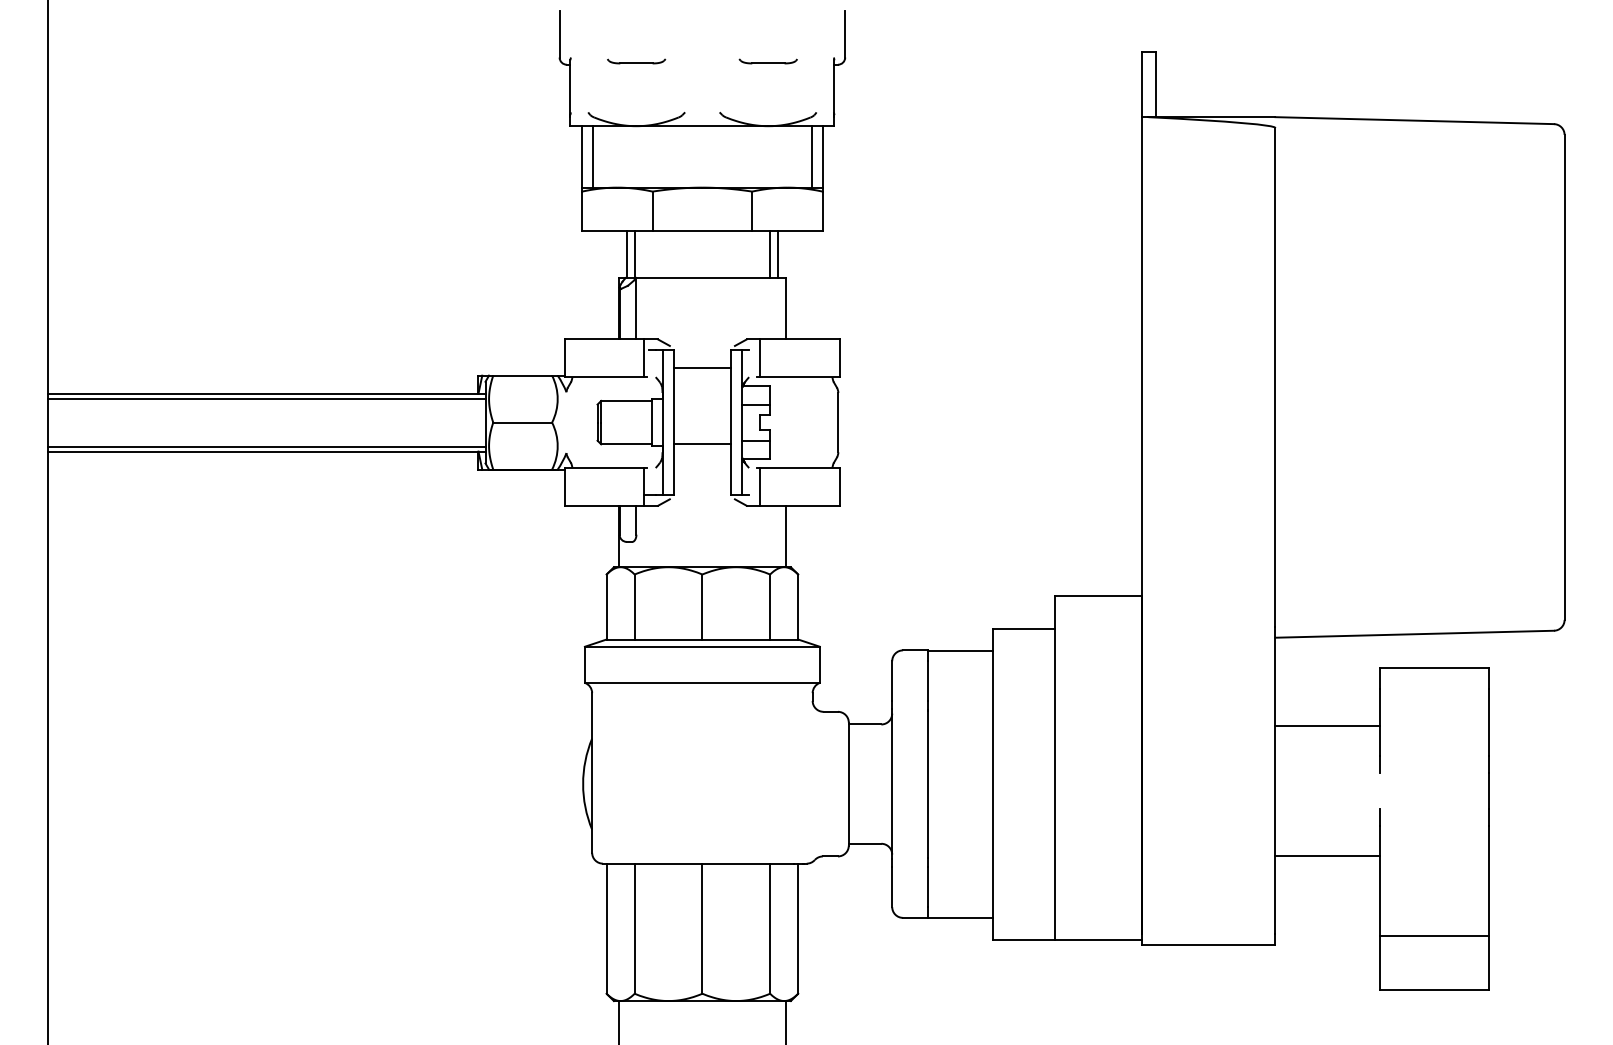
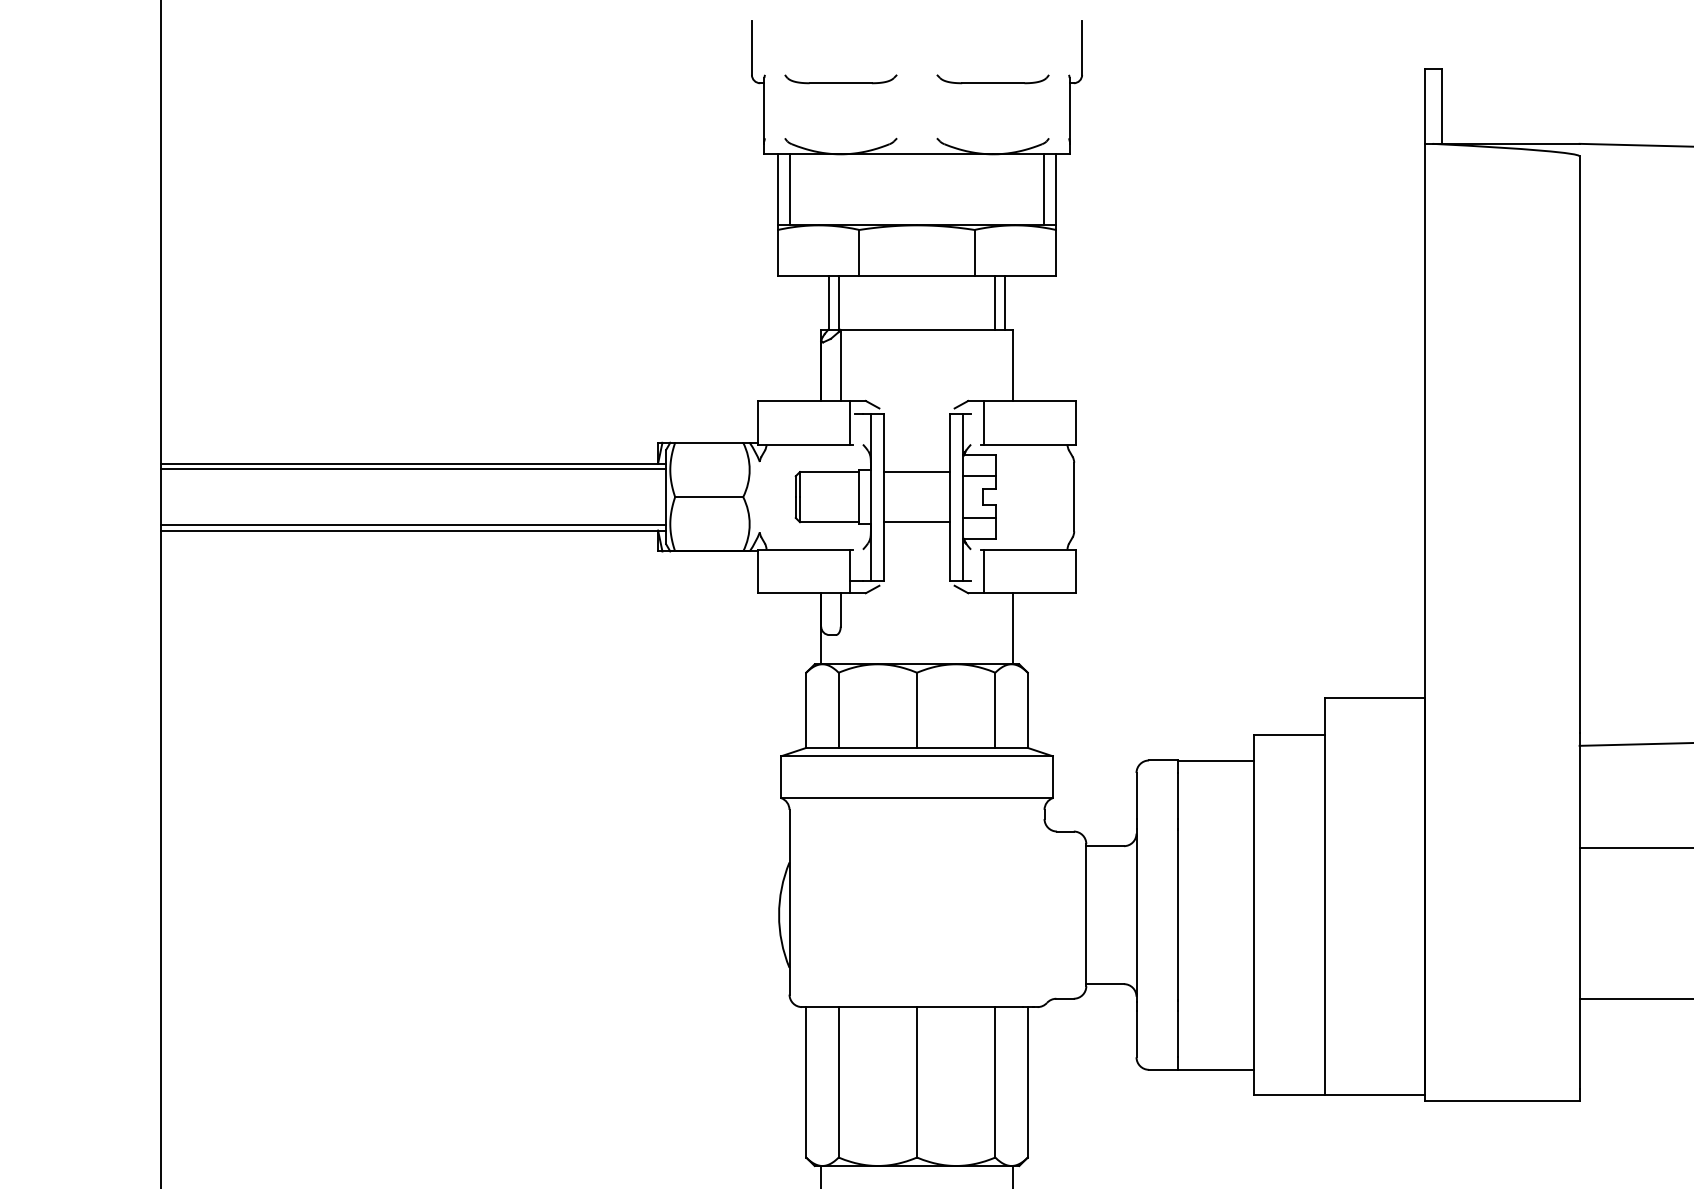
part: (636, 61) -> (840, 79), size x1.67
part: (768, 61) -> (993, 79), size x1.67
line: (702, 367) -> (917, 471), moved

